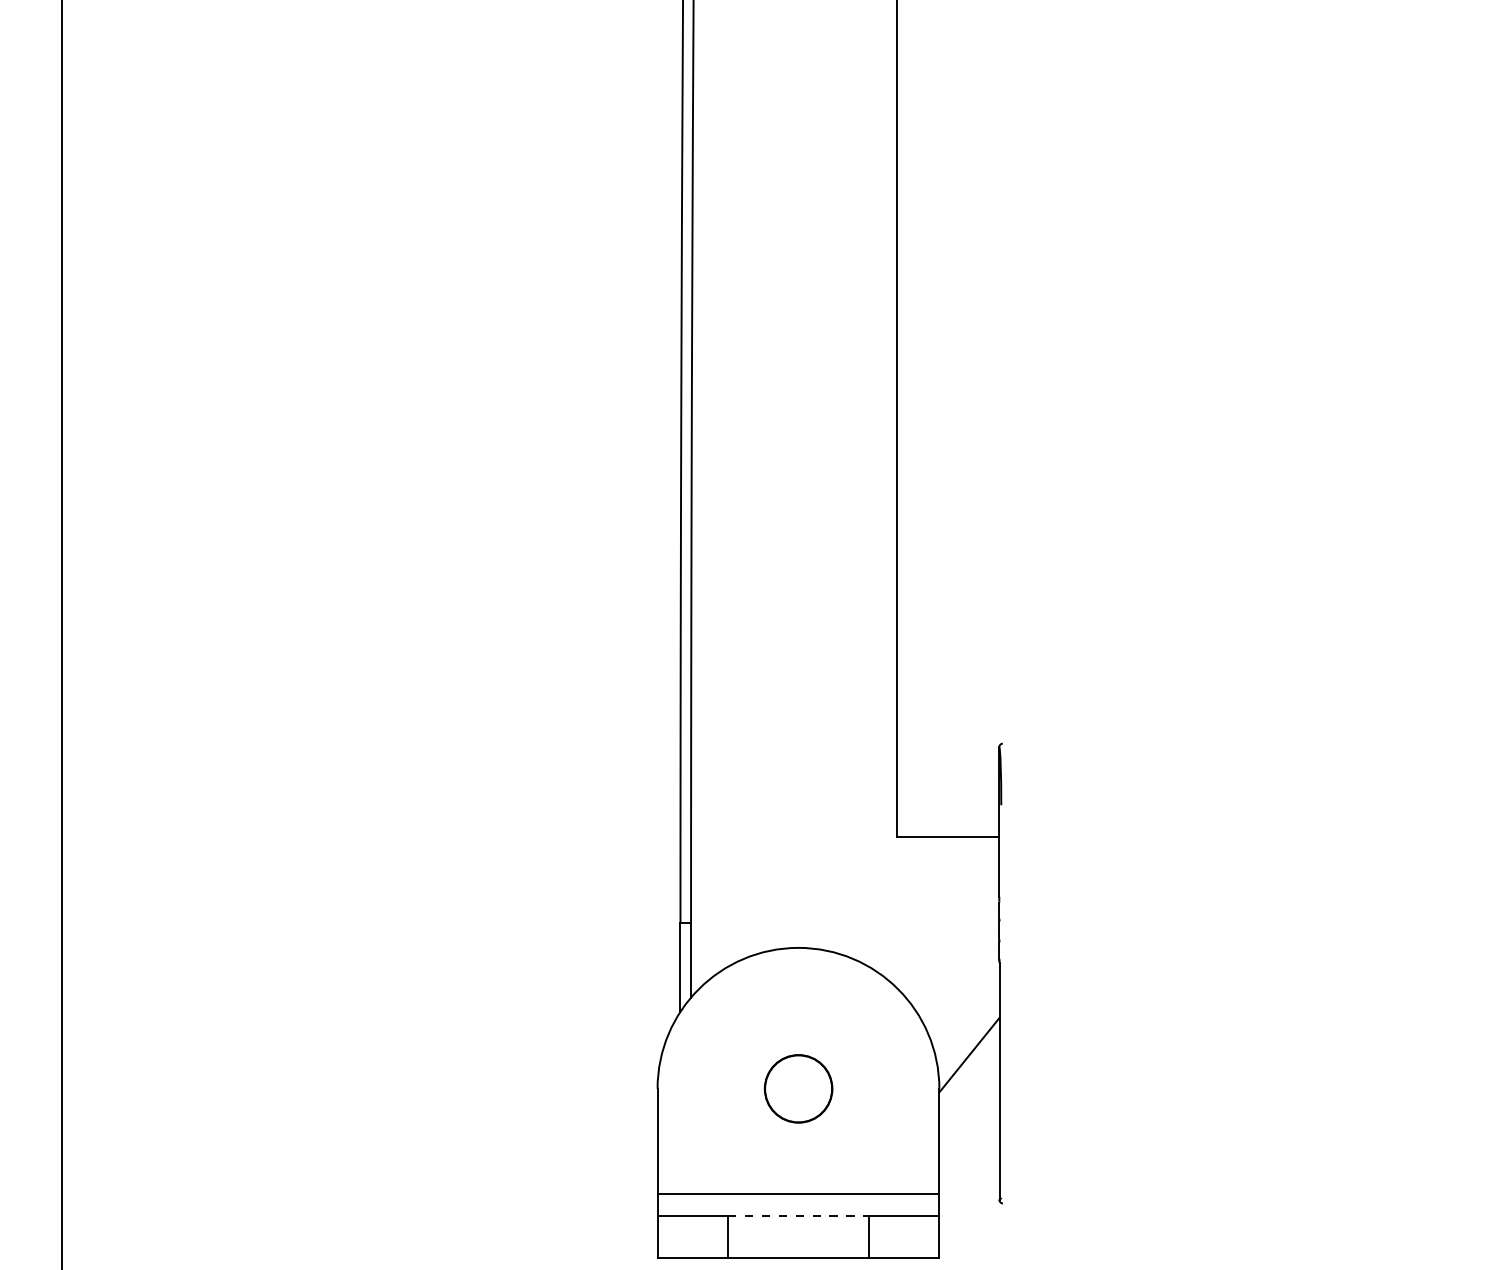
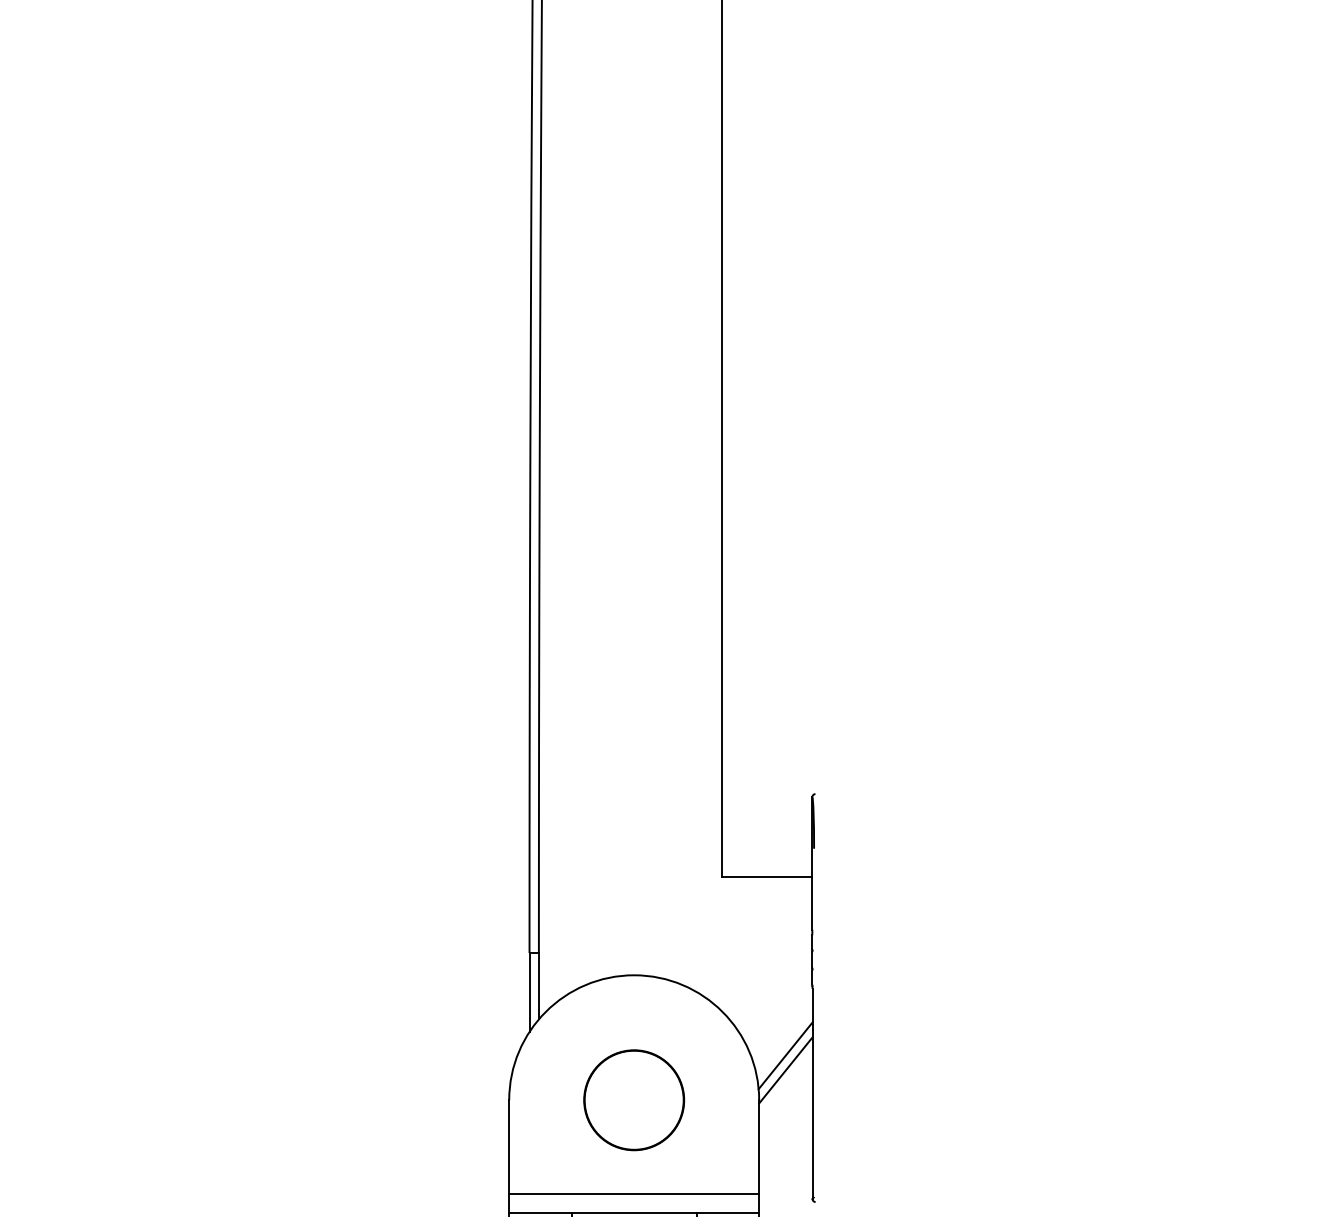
line: (969, 1038) -> (785, 1055), added
part: (798, 1089) -> (634, 1100), size x1.67
line: (798, 1215) -> (634, 1212), dashed -> solid

